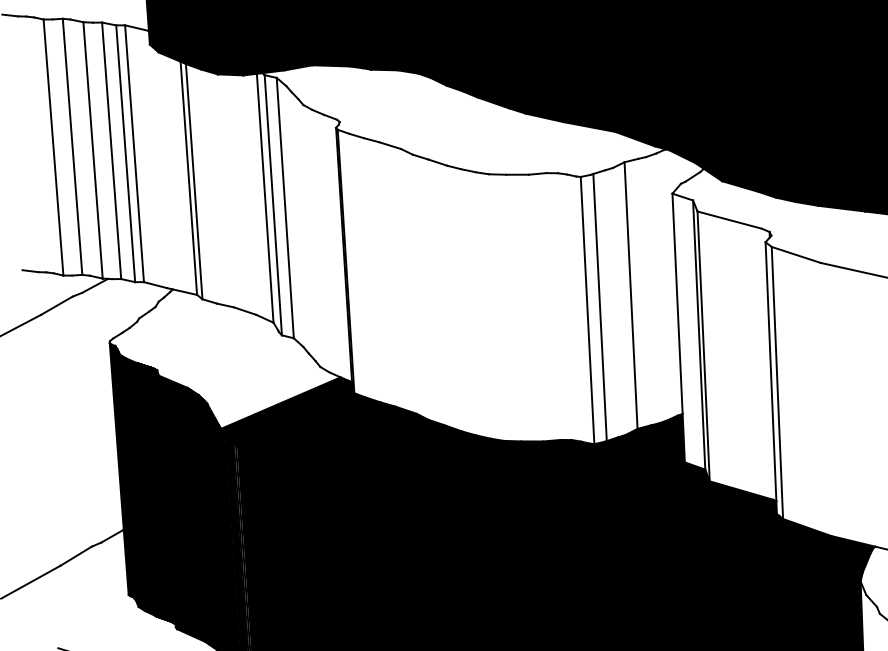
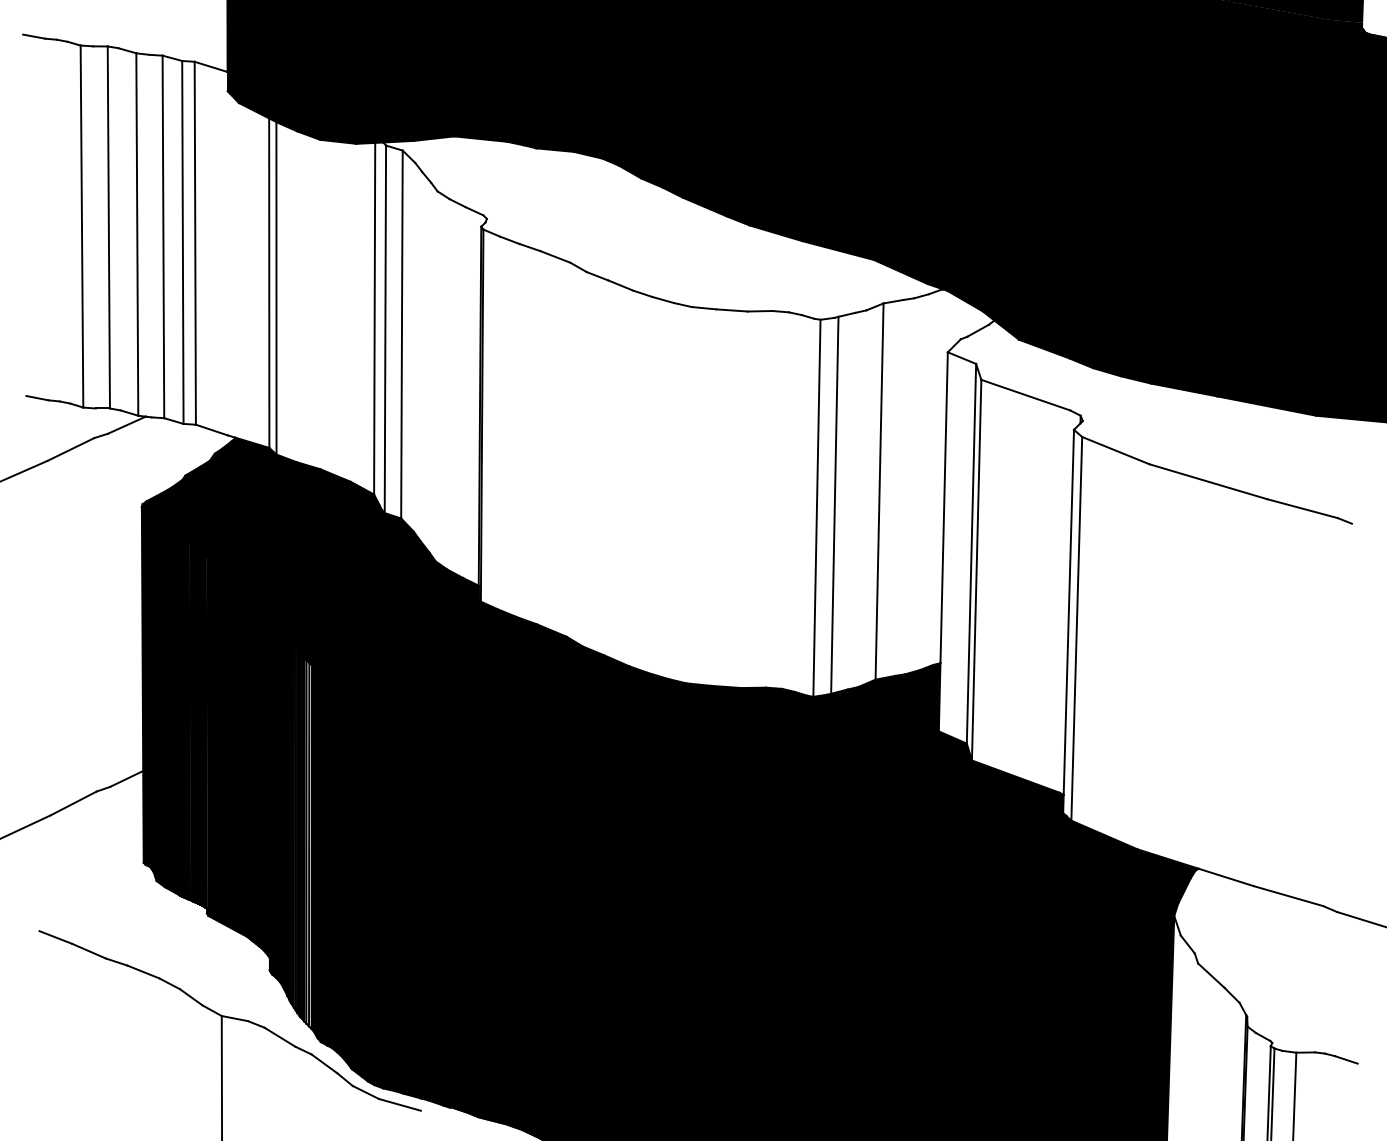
fill: (224, 356) -> (302, 537), added

